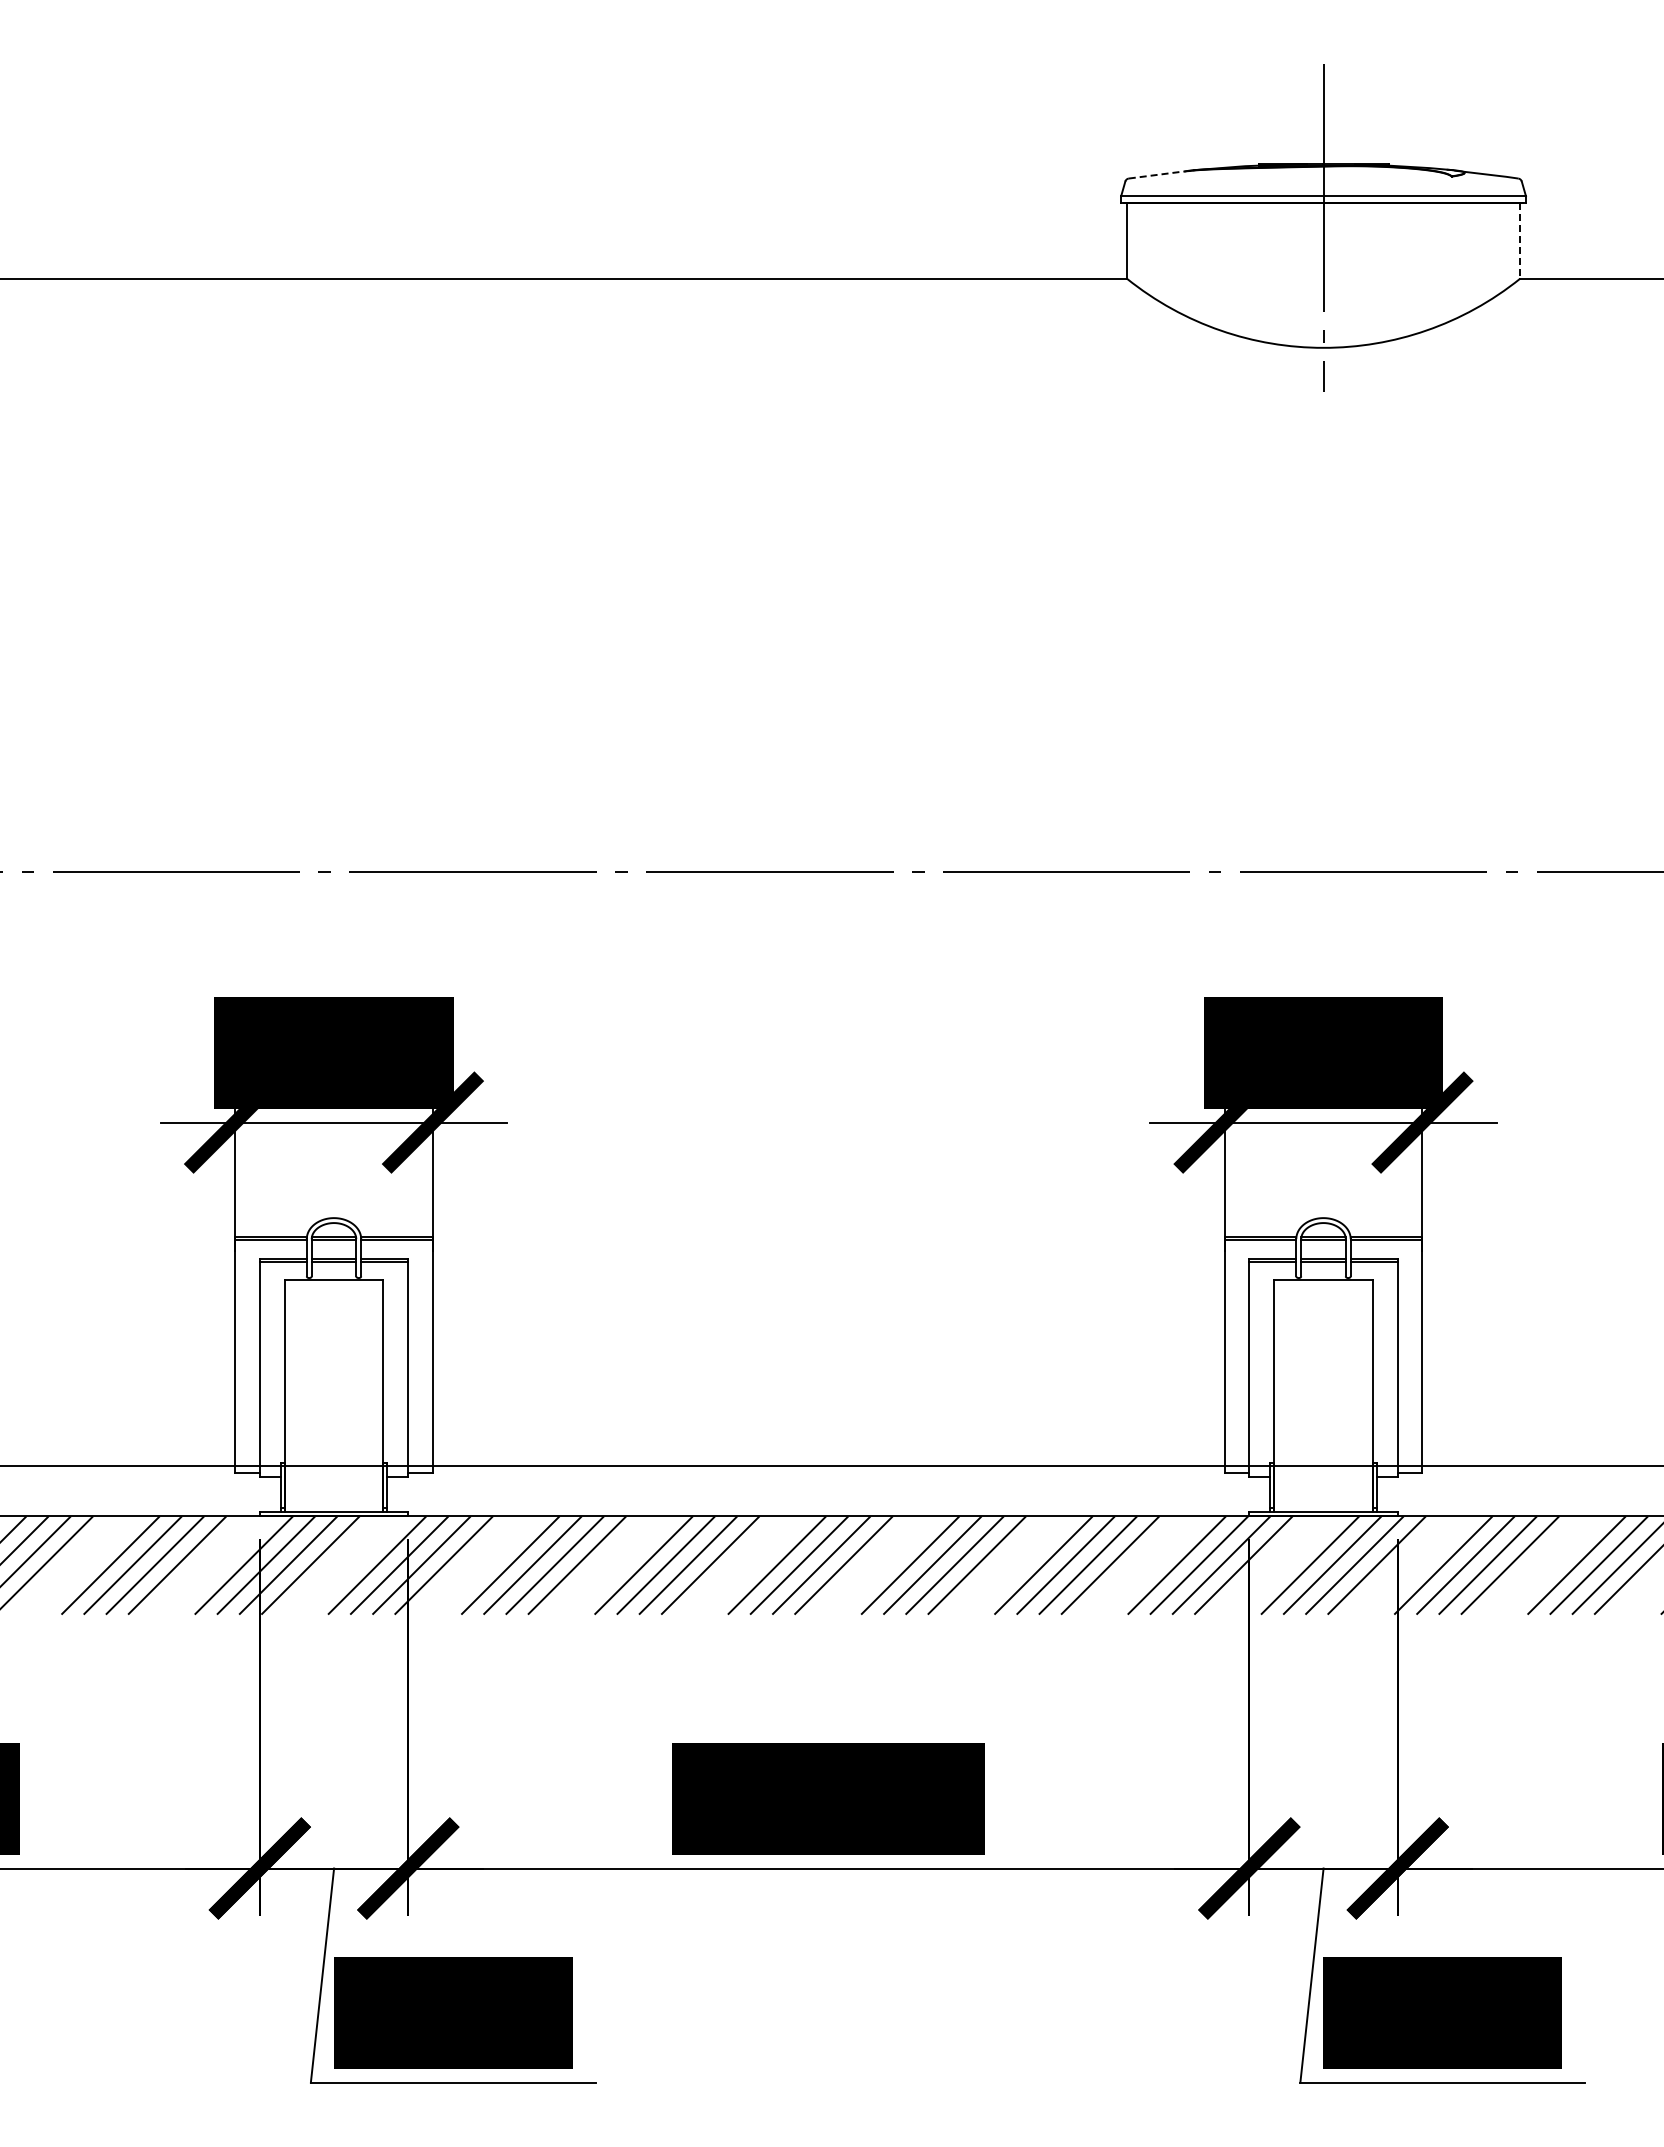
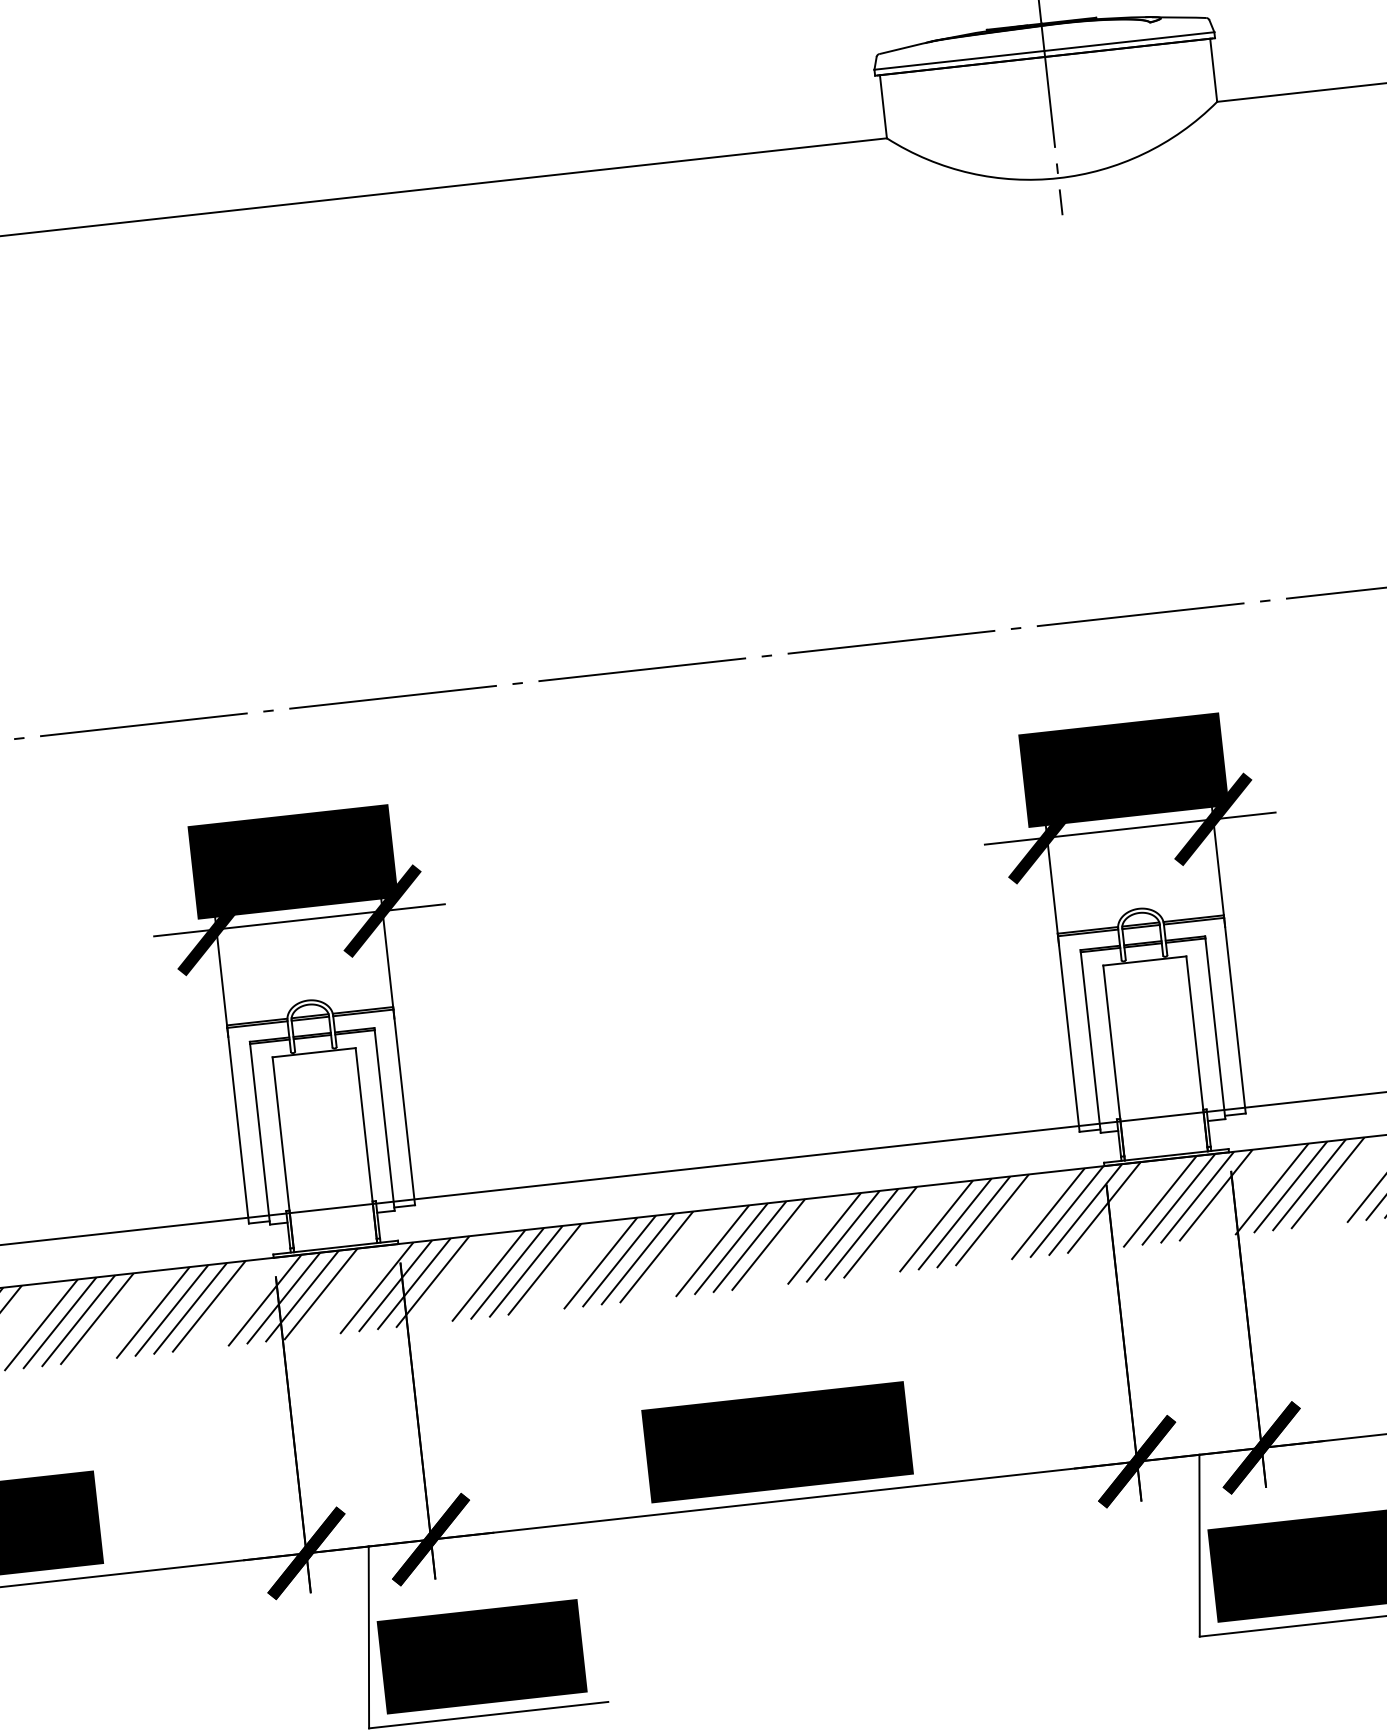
line: (1162, 174) -> (907, 47), dashed -> solid
line: (1520, 241) -> (1213, 70), dashed -> solid

